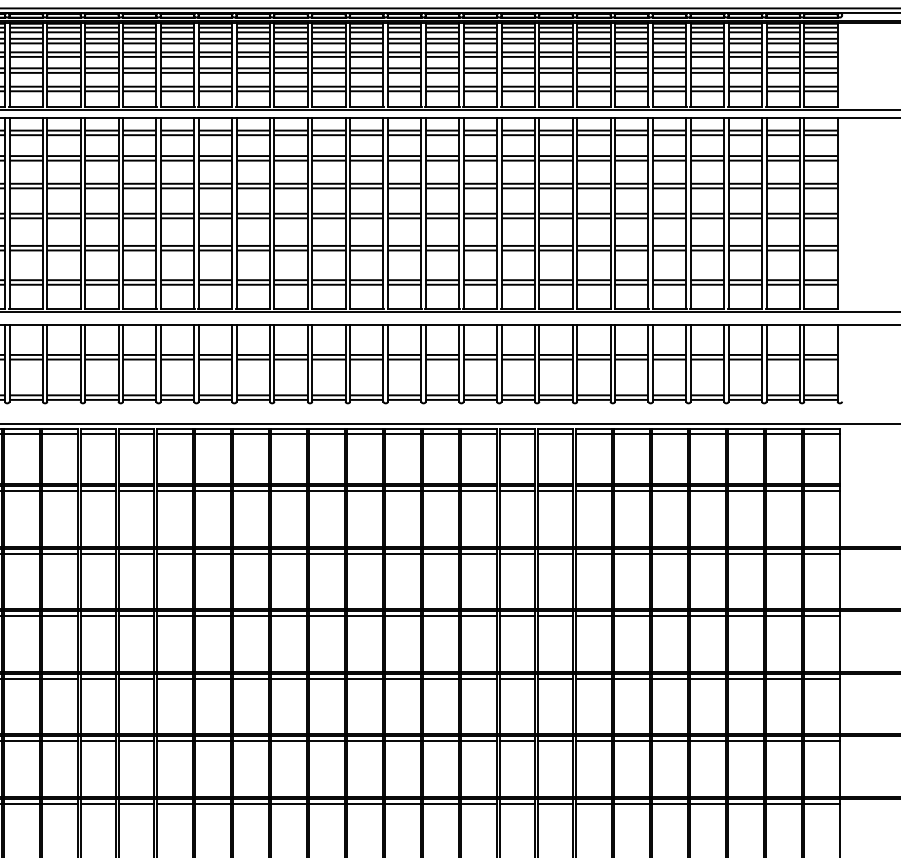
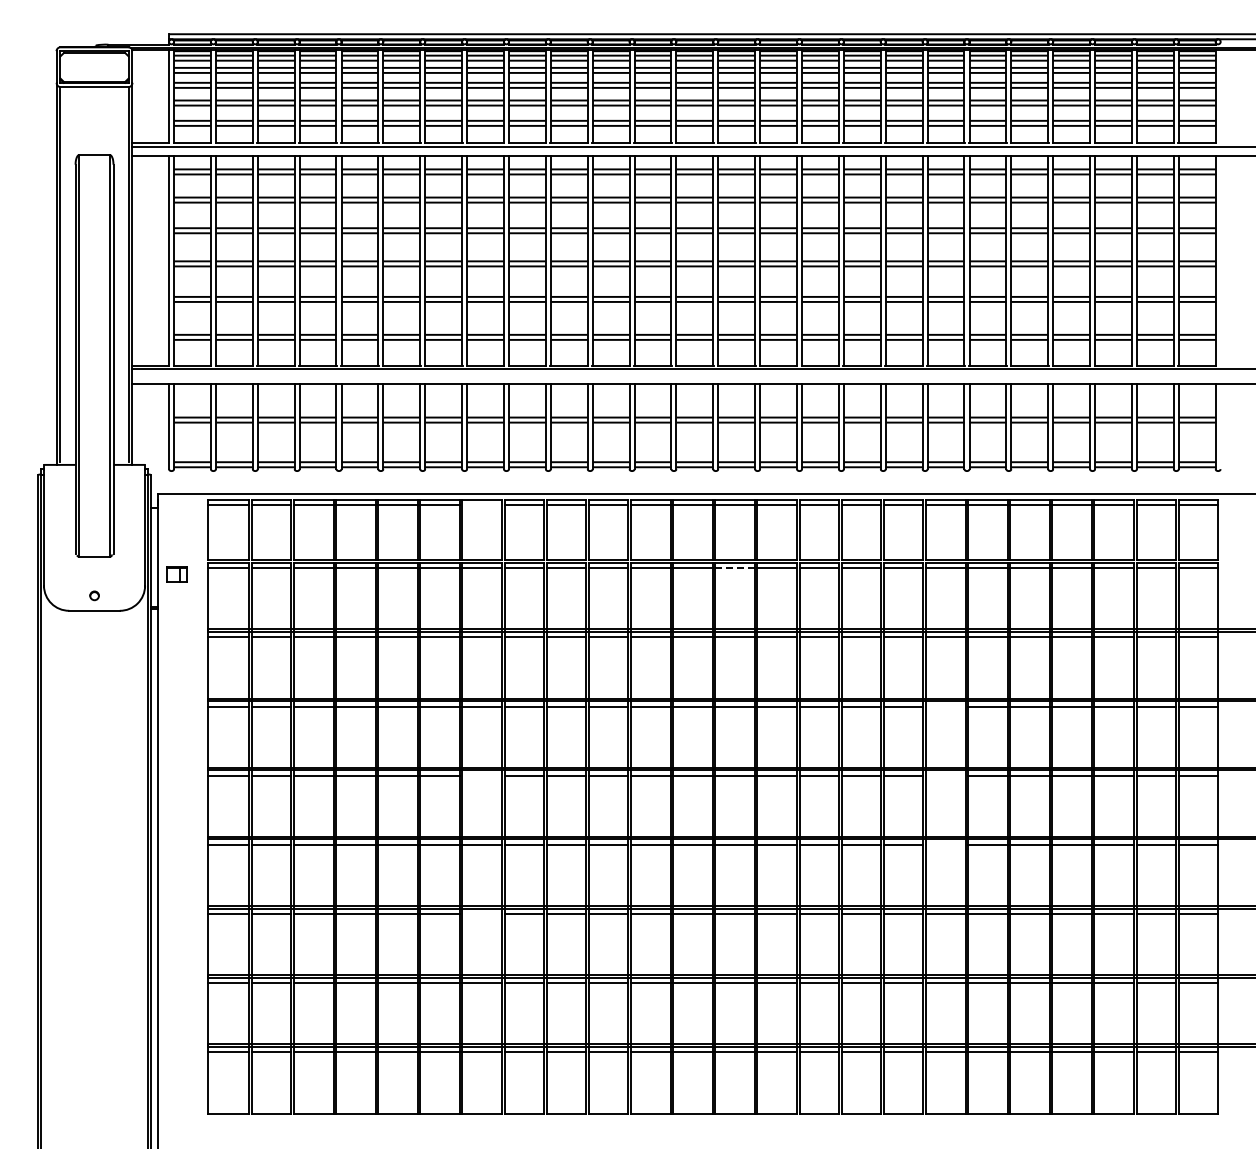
line: (174, 434) -> (482, 505), removed
line: (403, 491) -> (735, 568), solid -> dashed
line: (593, 616) -> (945, 706), removed
line: (174, 678) -> (482, 775), removed
line: (593, 678) -> (945, 775), removed
line: (593, 740) -> (945, 844), removed
line: (174, 804) -> (482, 914), removed

